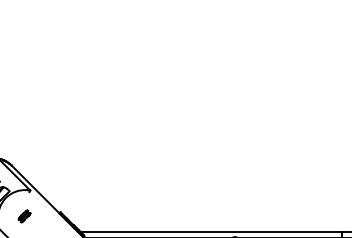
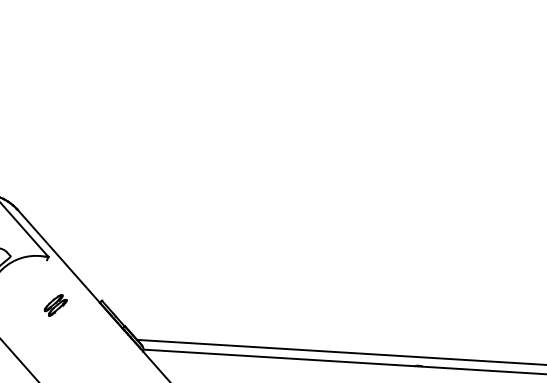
part: (24, 216) -> (55, 305), moved

